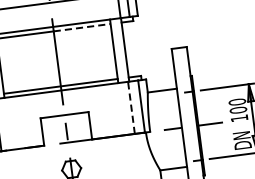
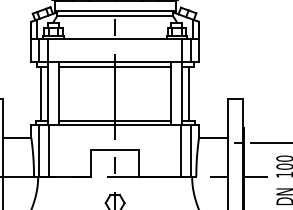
line: (82, 27) -> (143, 66), dashed -> solid
line: (132, 48) -> (189, 93), added
line: (131, 107) -> (181, 150), dashed -> solid

